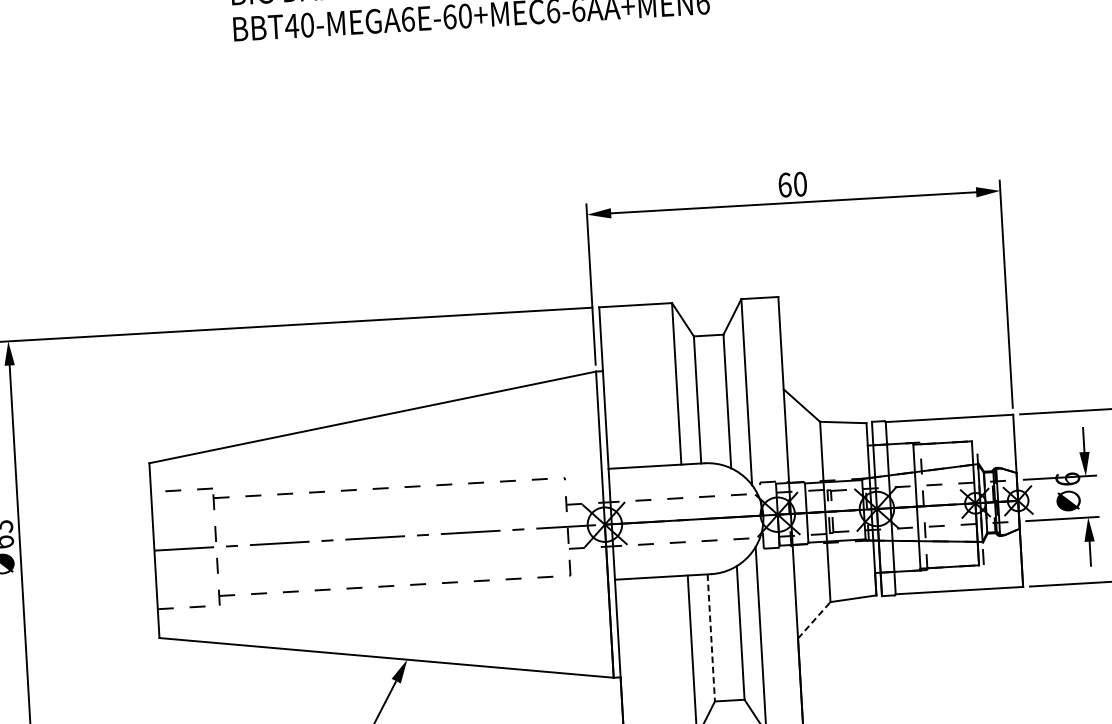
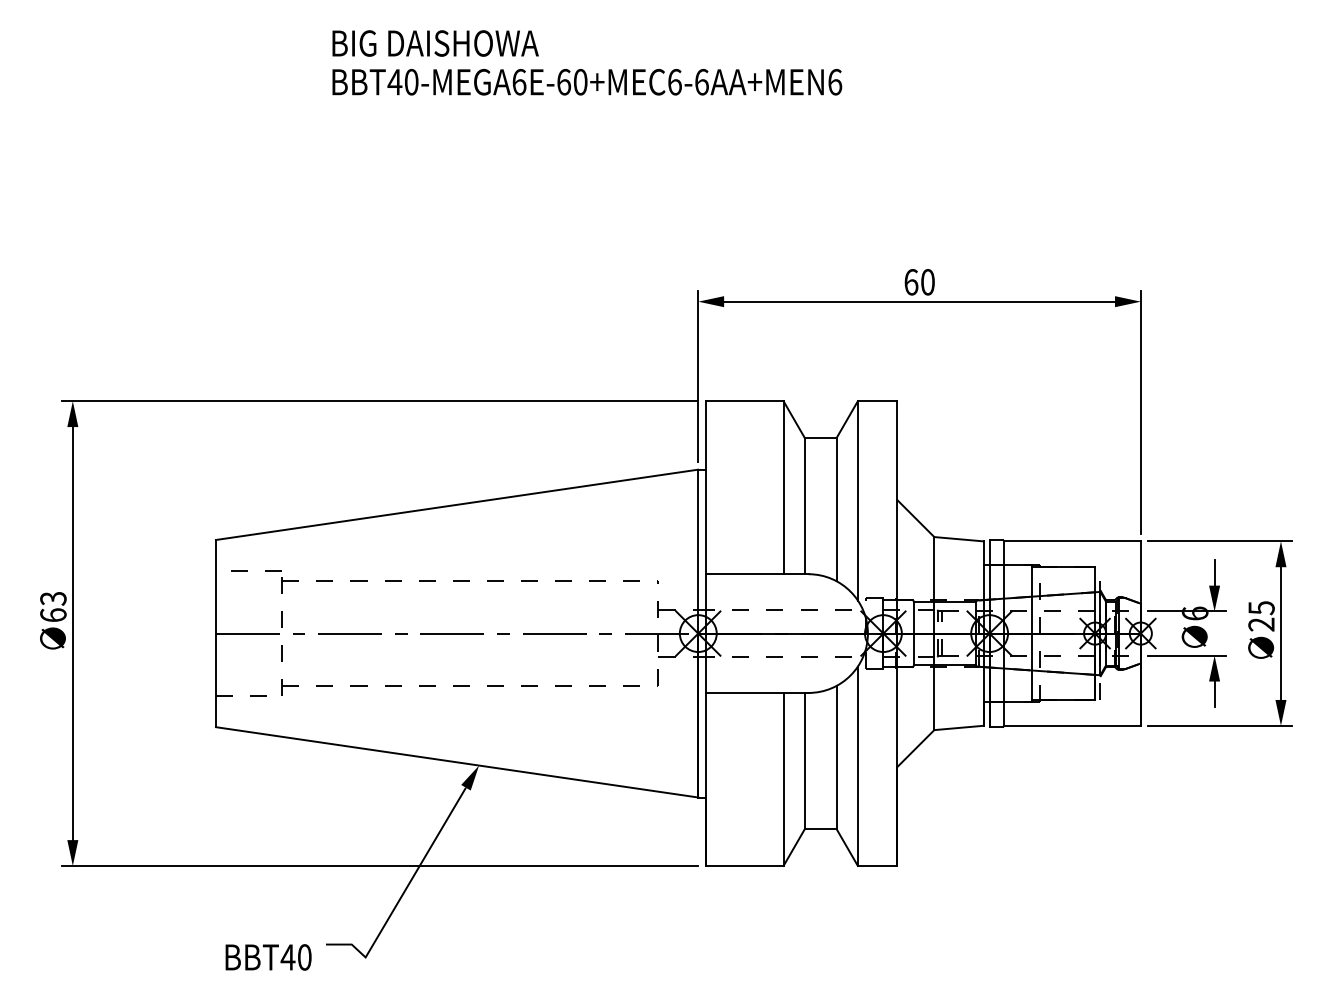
line: (814, 620) -> (916, 748), dashed -> solid
line: (710, 638) -> (804, 761), dashed -> solid

